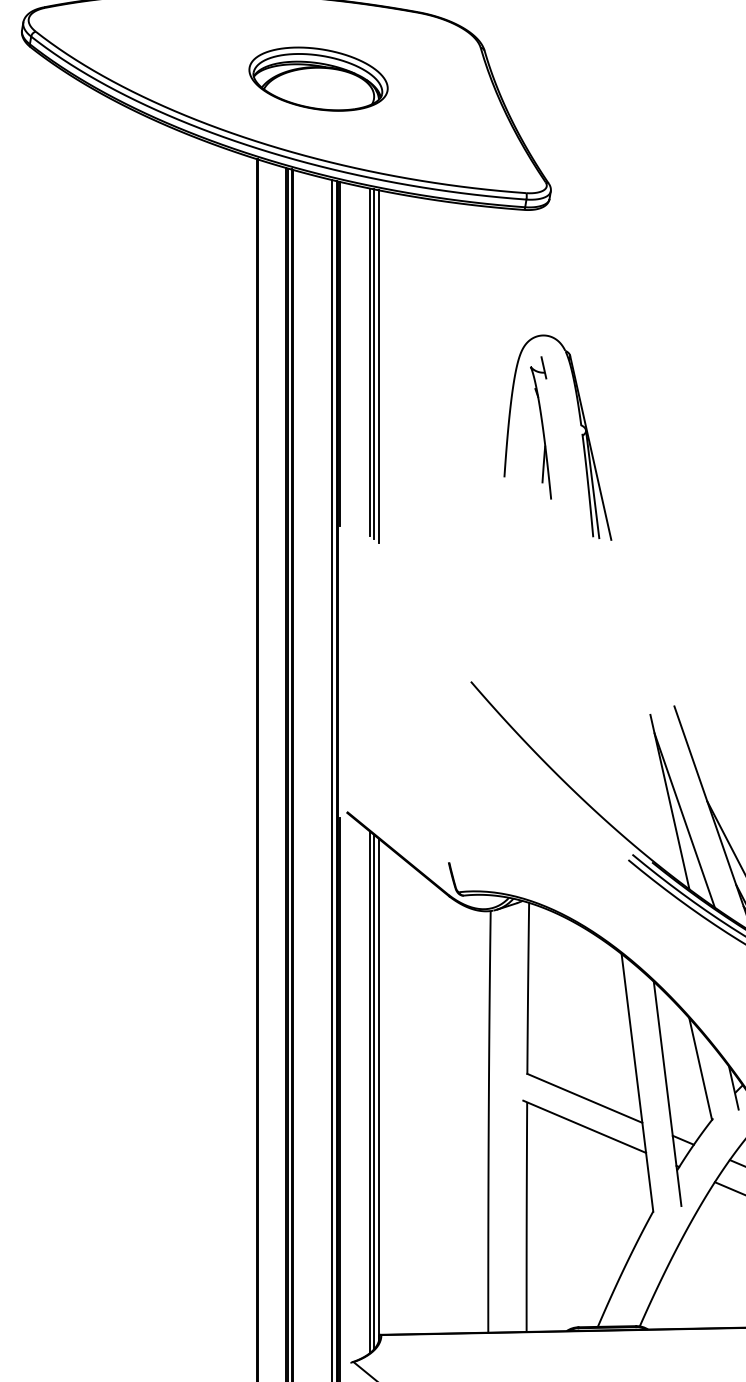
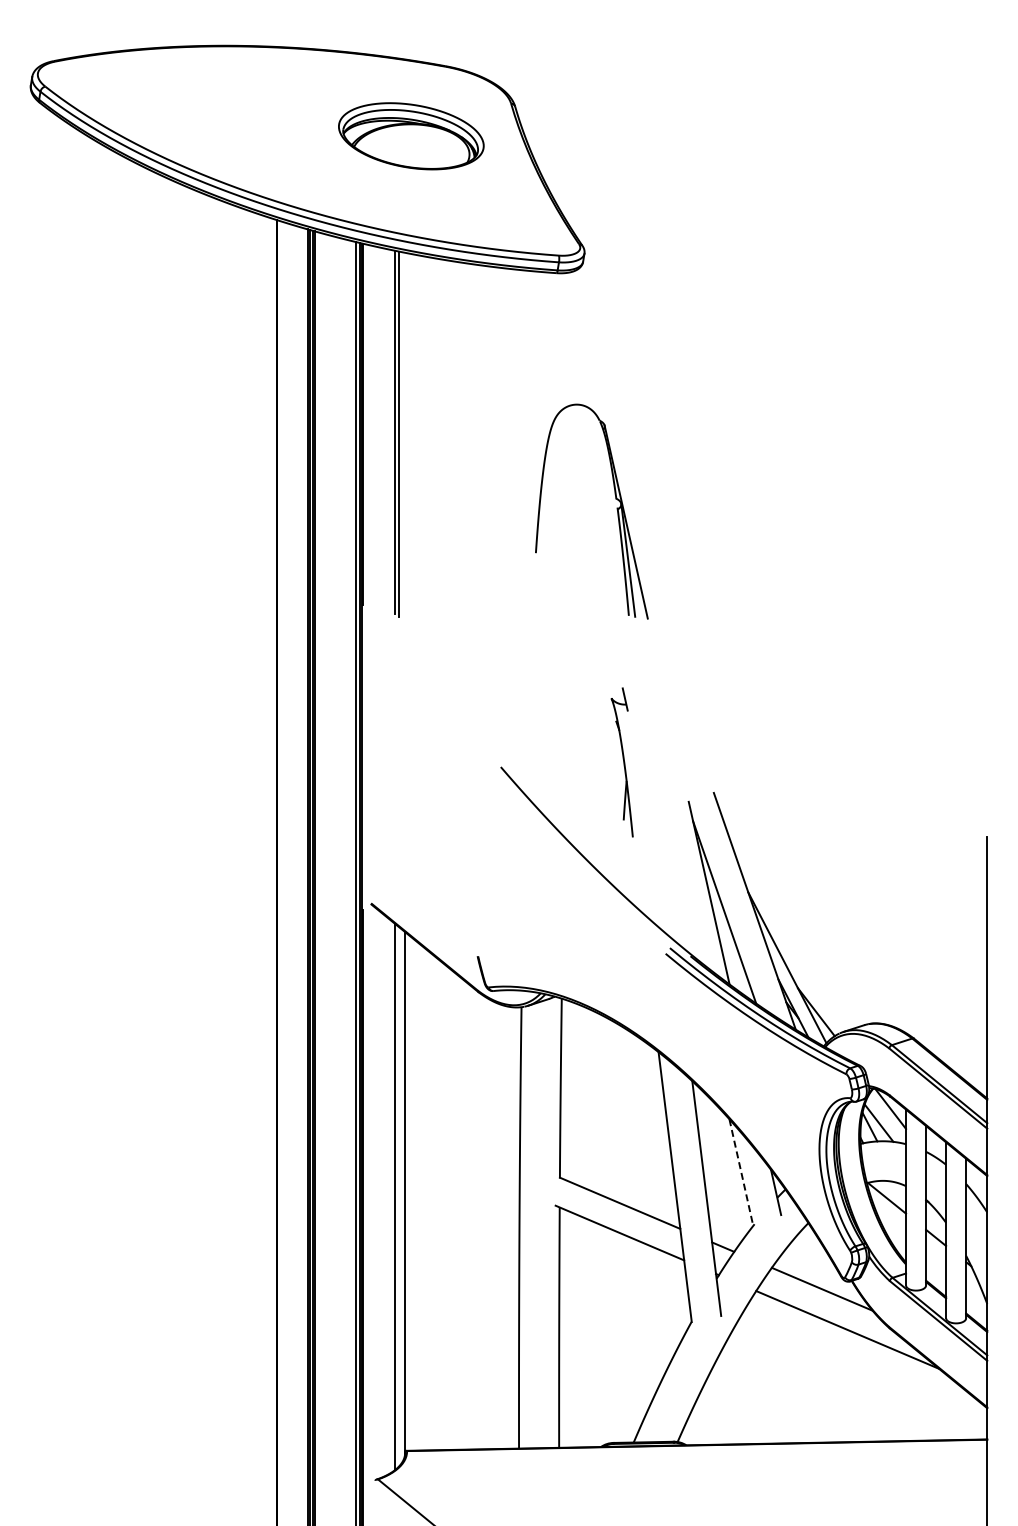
part: (318, 79) -> (411, 136), moved
line: (378, 365) -> (404, 436), removed
part: (540, 428) -> (621, 762), moved
line: (700, 1068) -> (741, 1172), solid -> dashed
line: (373, 1091) -> (398, 1196), removed

